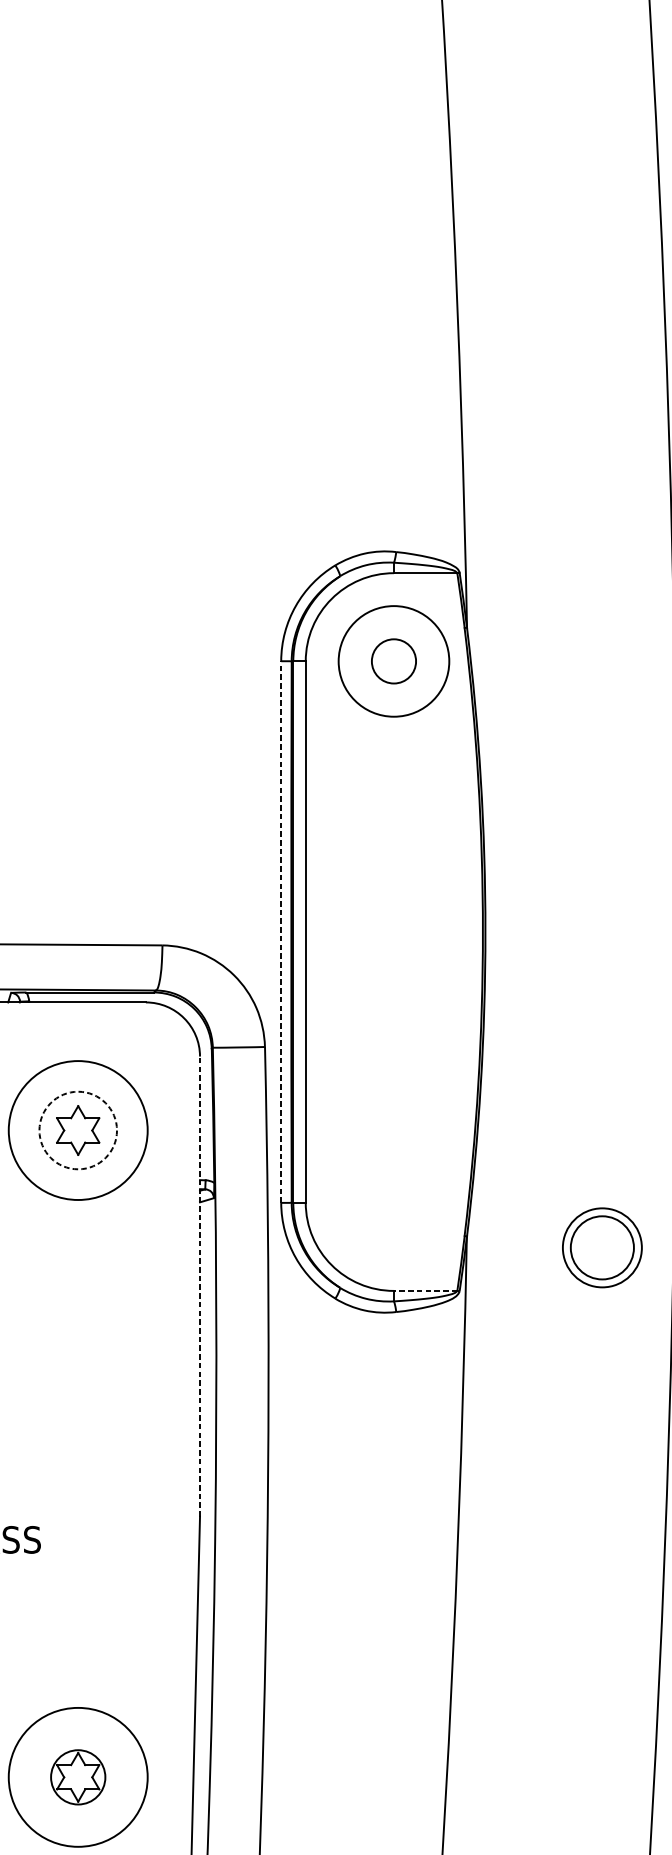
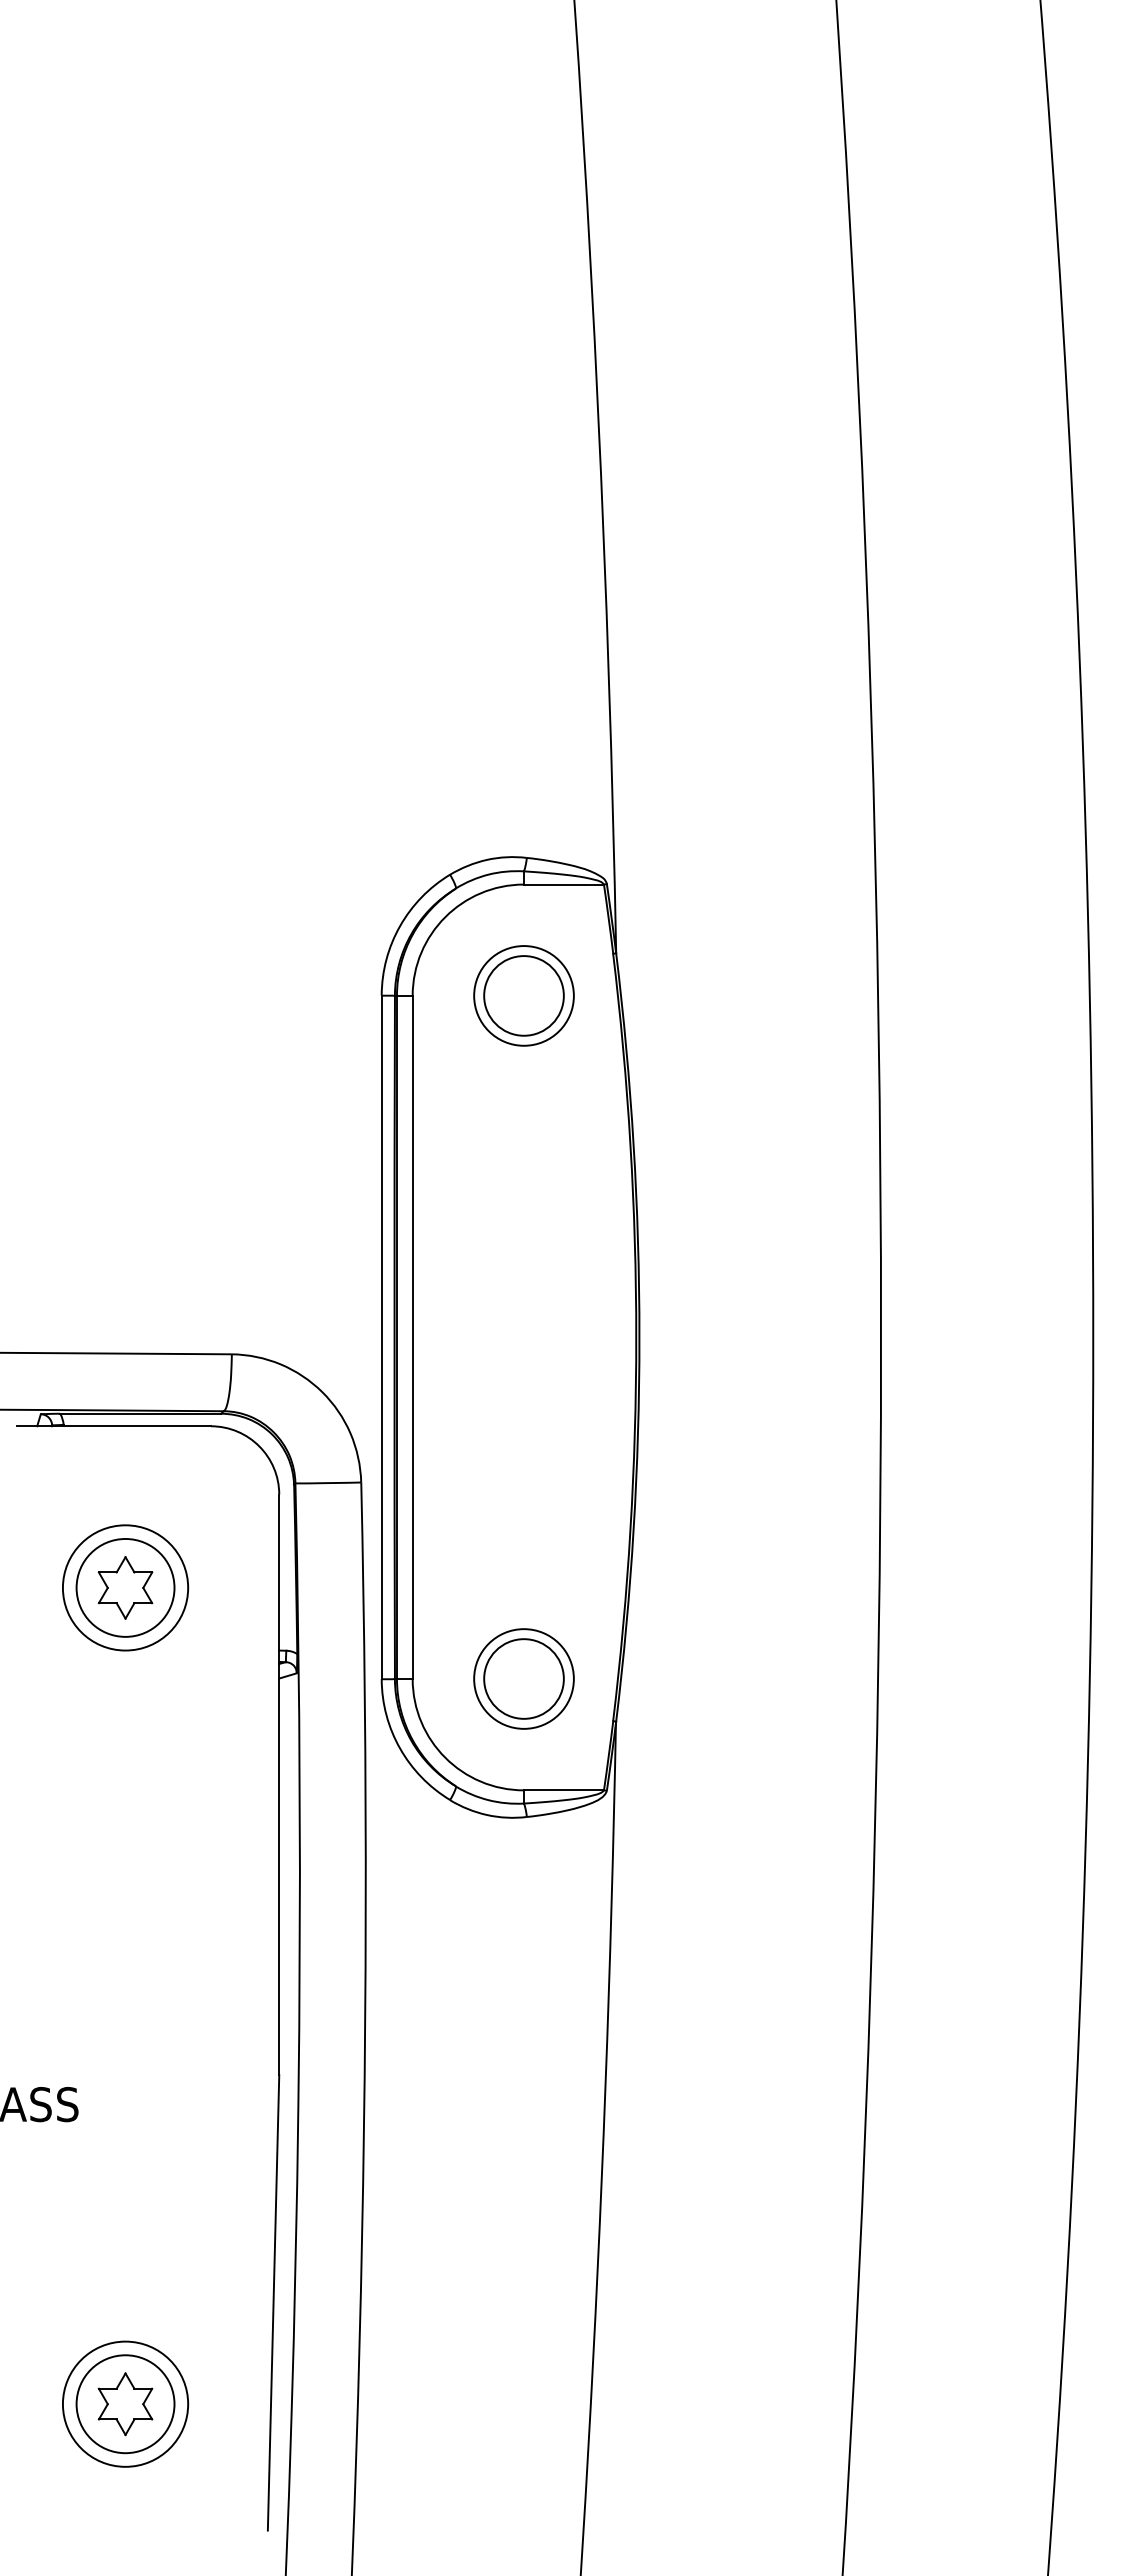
circle: (393, 661) -> (523, 995), size x0.71
circle: (393, 661) -> (523, 995), size x1.43
line: (281, 932) -> (381, 1337), dashed -> solid
circle: (78, 1130) -> (125, 1587), dashed -> solid
circle: (78, 1130) -> (125, 1587), size x0.71
part: (601, 1247) -> (523, 1678), moved
line: (200, 1286) -> (279, 1784), dashed -> solid
line: (425, 1291) -> (563, 1790), dashed -> solid
circle: (78, 1776) -> (125, 2403), size x0.71
circle: (78, 1777) -> (125, 2404), size x1.43

